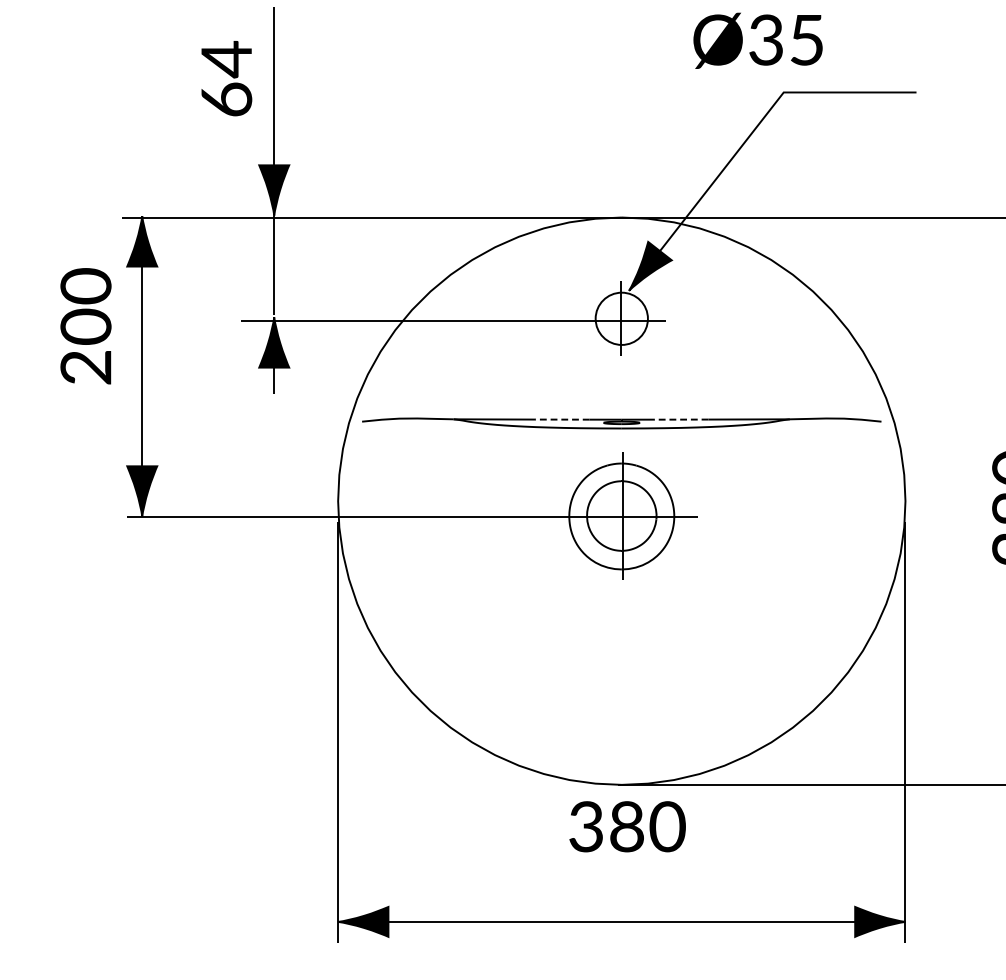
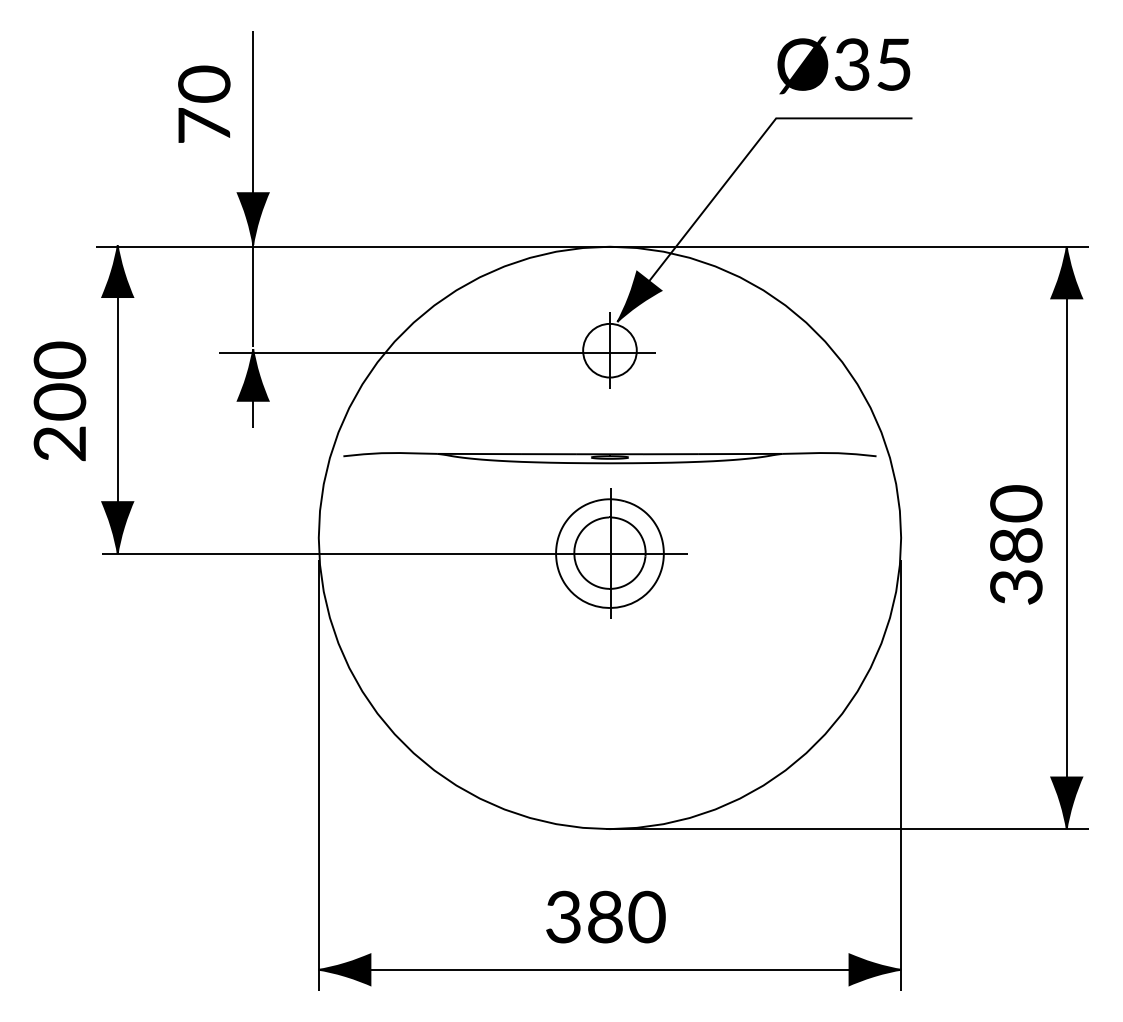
text: (757, 40) -> (843, 65), moved
text: (226, 77) -> (204, 103), 64 -> 70
text: (85, 326) -> (59, 401), moved
line: (561, 419) -> (548, 454), dashed -> solid
line: (680, 419) -> (670, 454), dashed -> solid
text: (627, 826) -> (605, 916), moved

